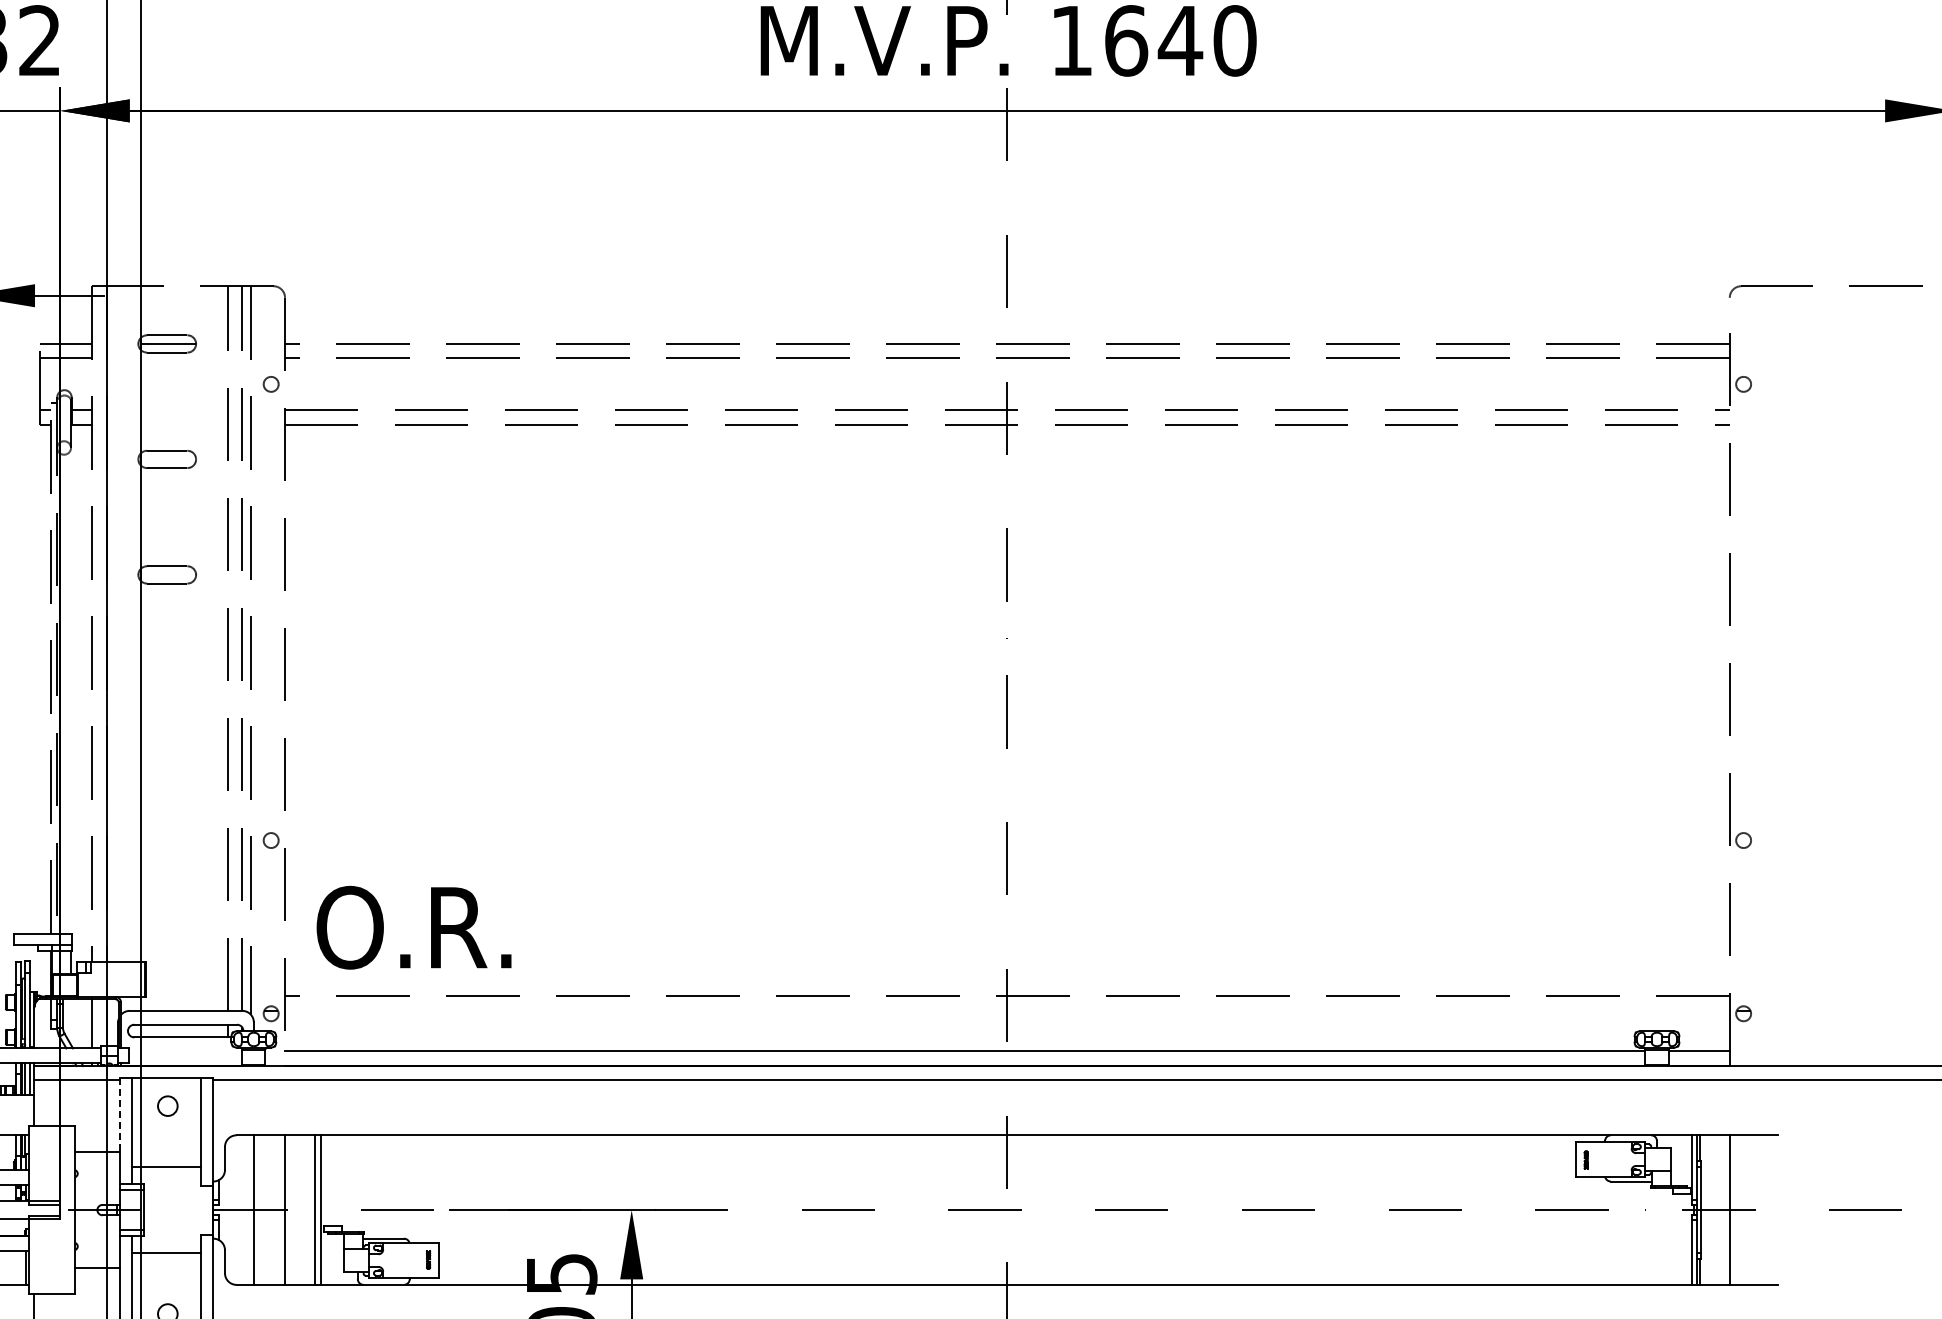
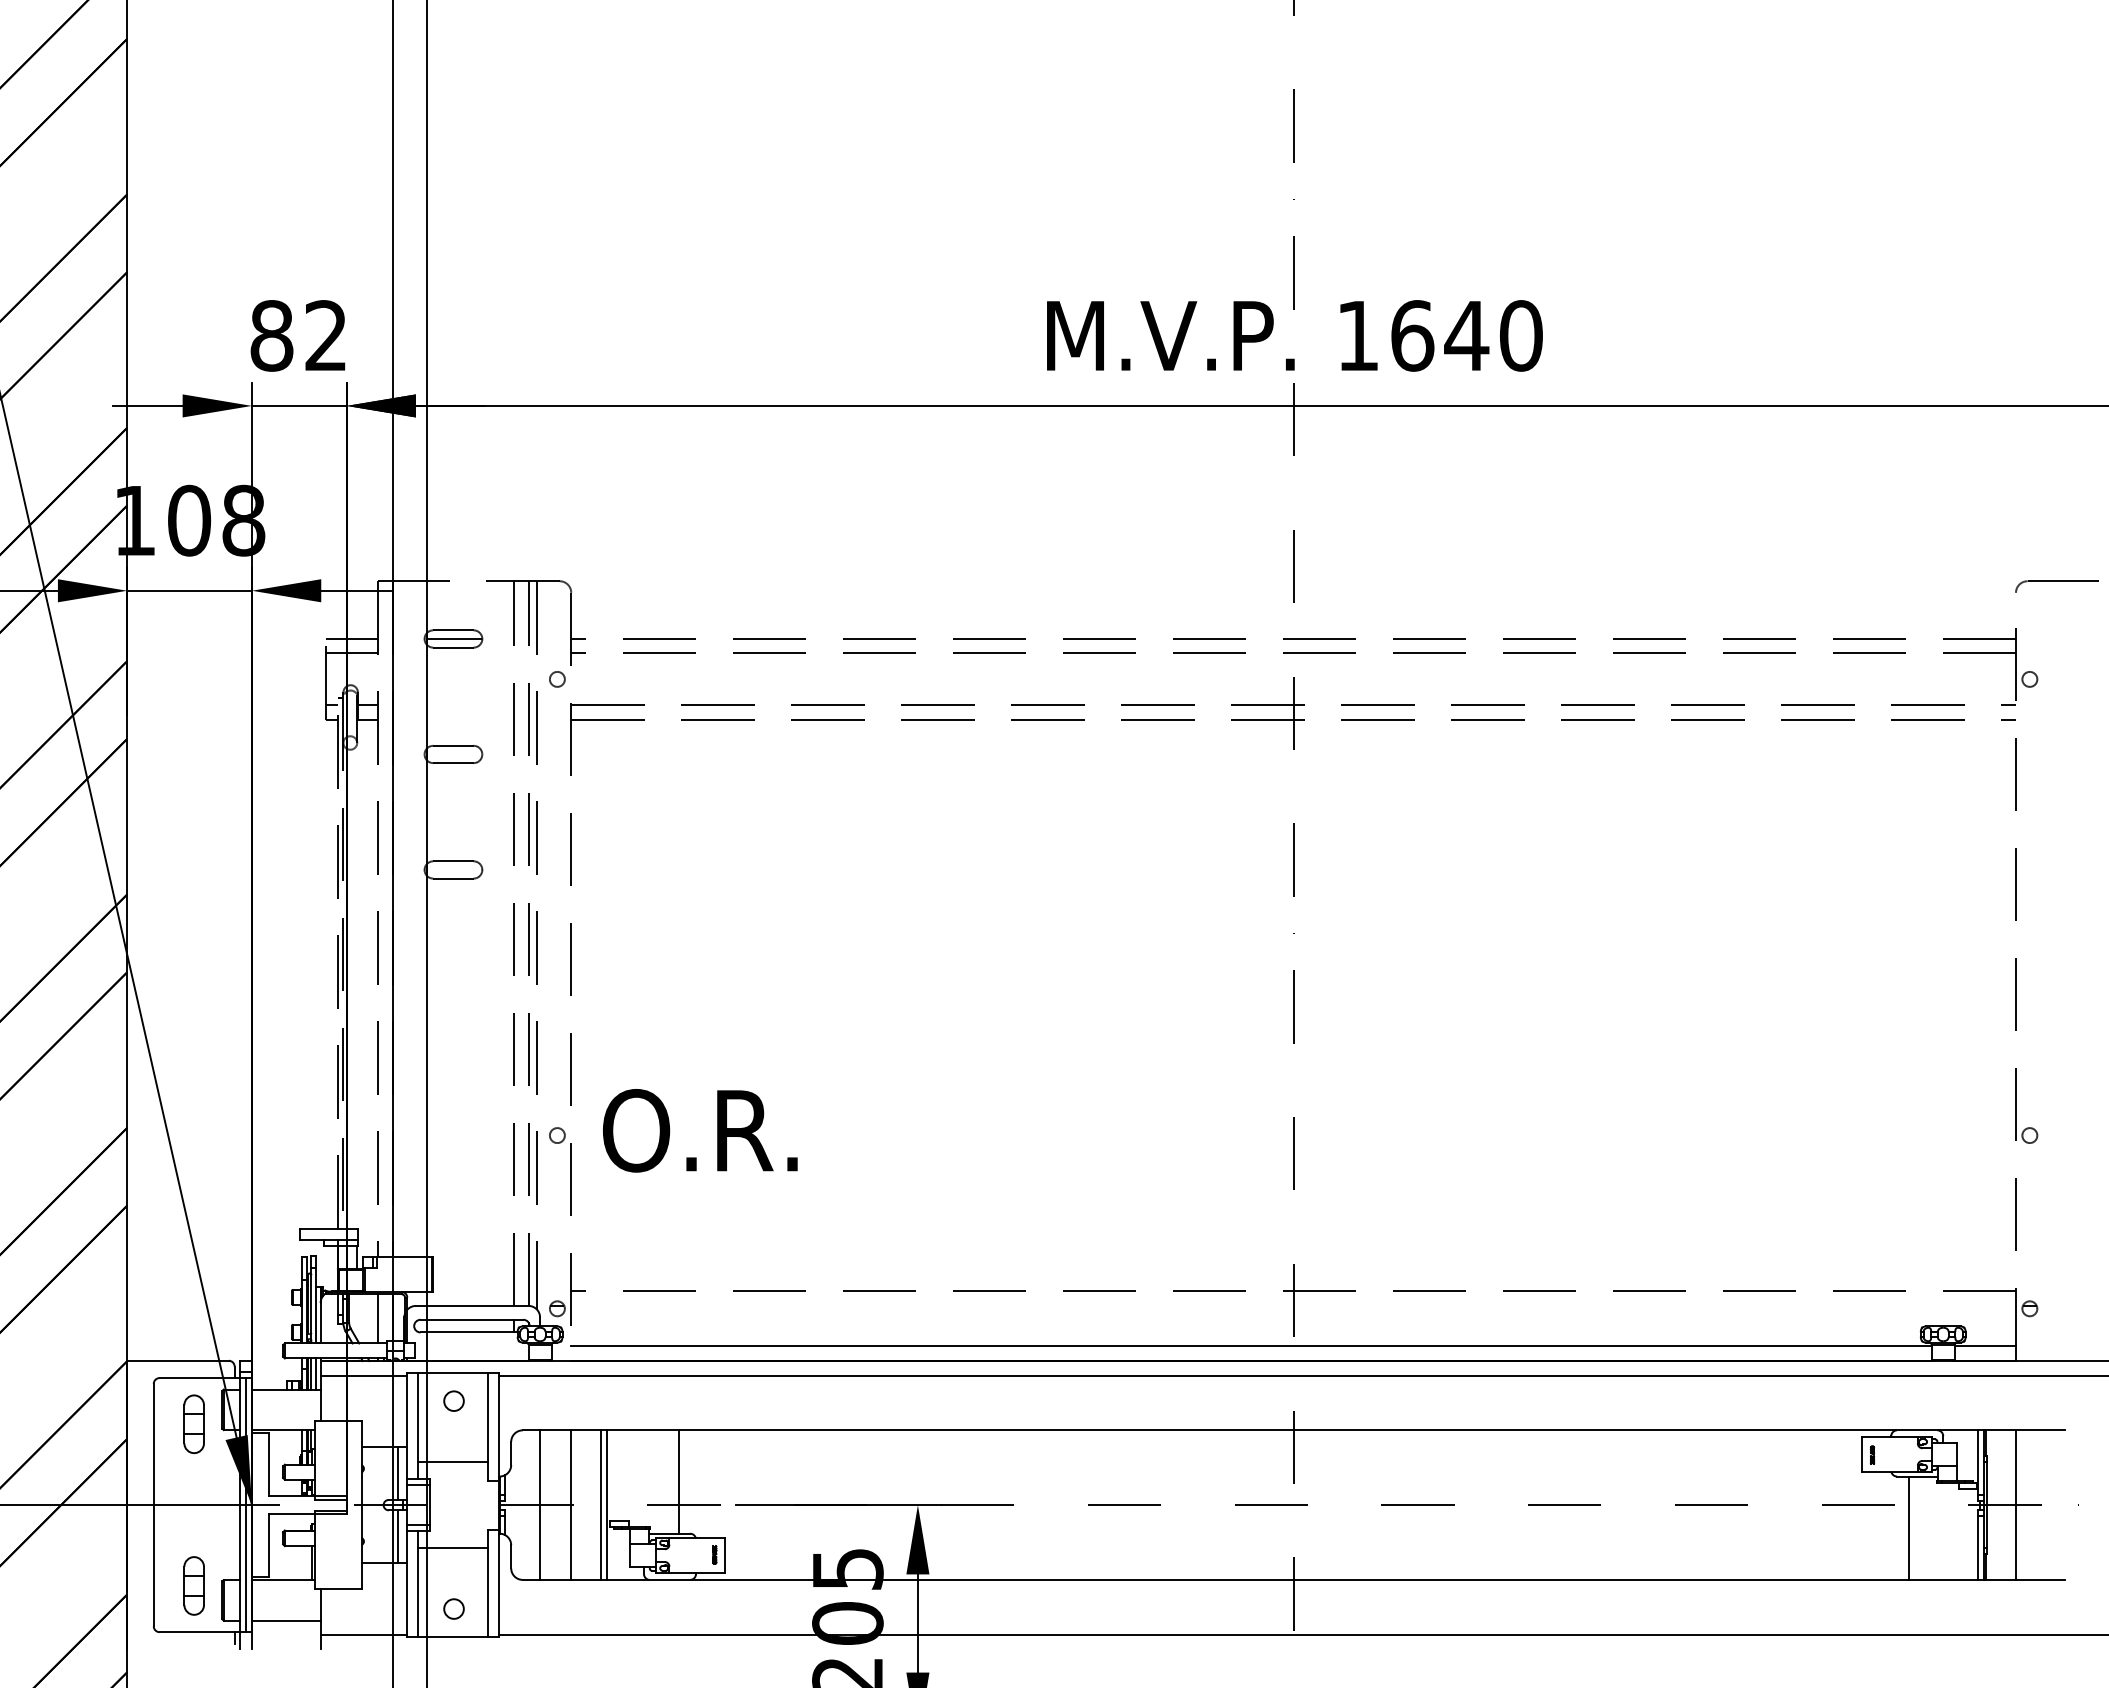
text: (414, 927) -> (700, 1130), moved
line: (120, 1115) -> (406, 1410), dashed -> solid
line: (111, 1178) -> (397, 1473), added
line: (392, 1186) -> (678, 1481), added
line: (1622, 1232) -> (1908, 1527), added
line: (111, 1241) -> (397, 1536), added

